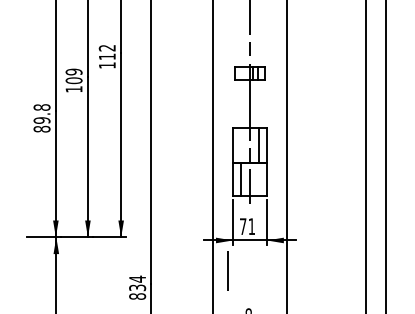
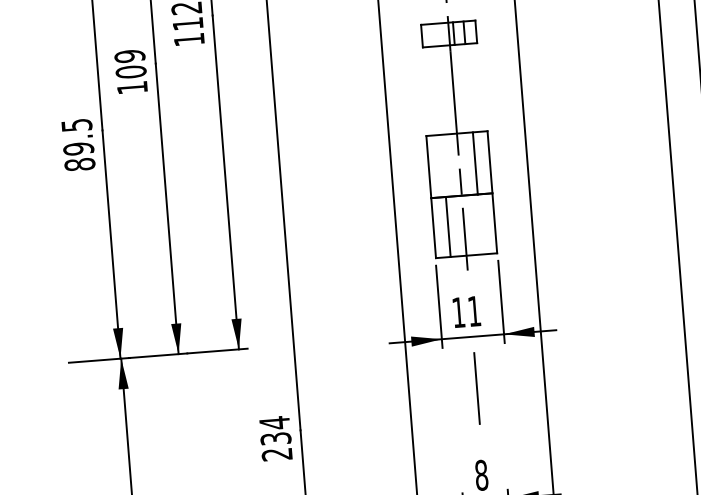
text: (41, 107) -> (75, 125), 89.8 -> 89.5
text: (243, 226) -> (459, 312), 71 -> 11
line: (227, 270) -> (476, 387), moved
text: (137, 296) -> (276, 454), 834 -> 234

